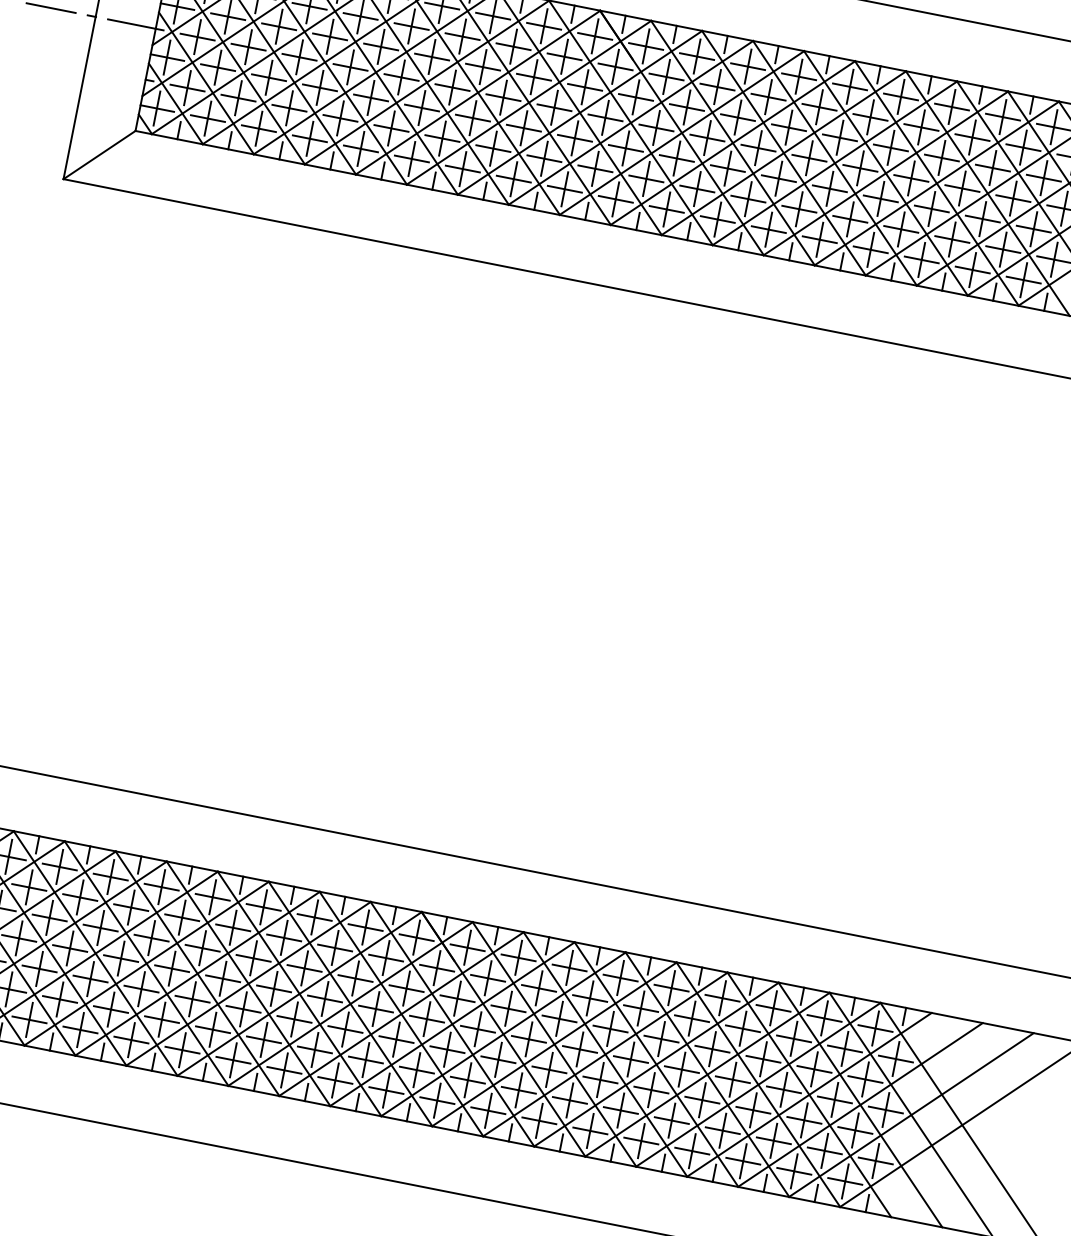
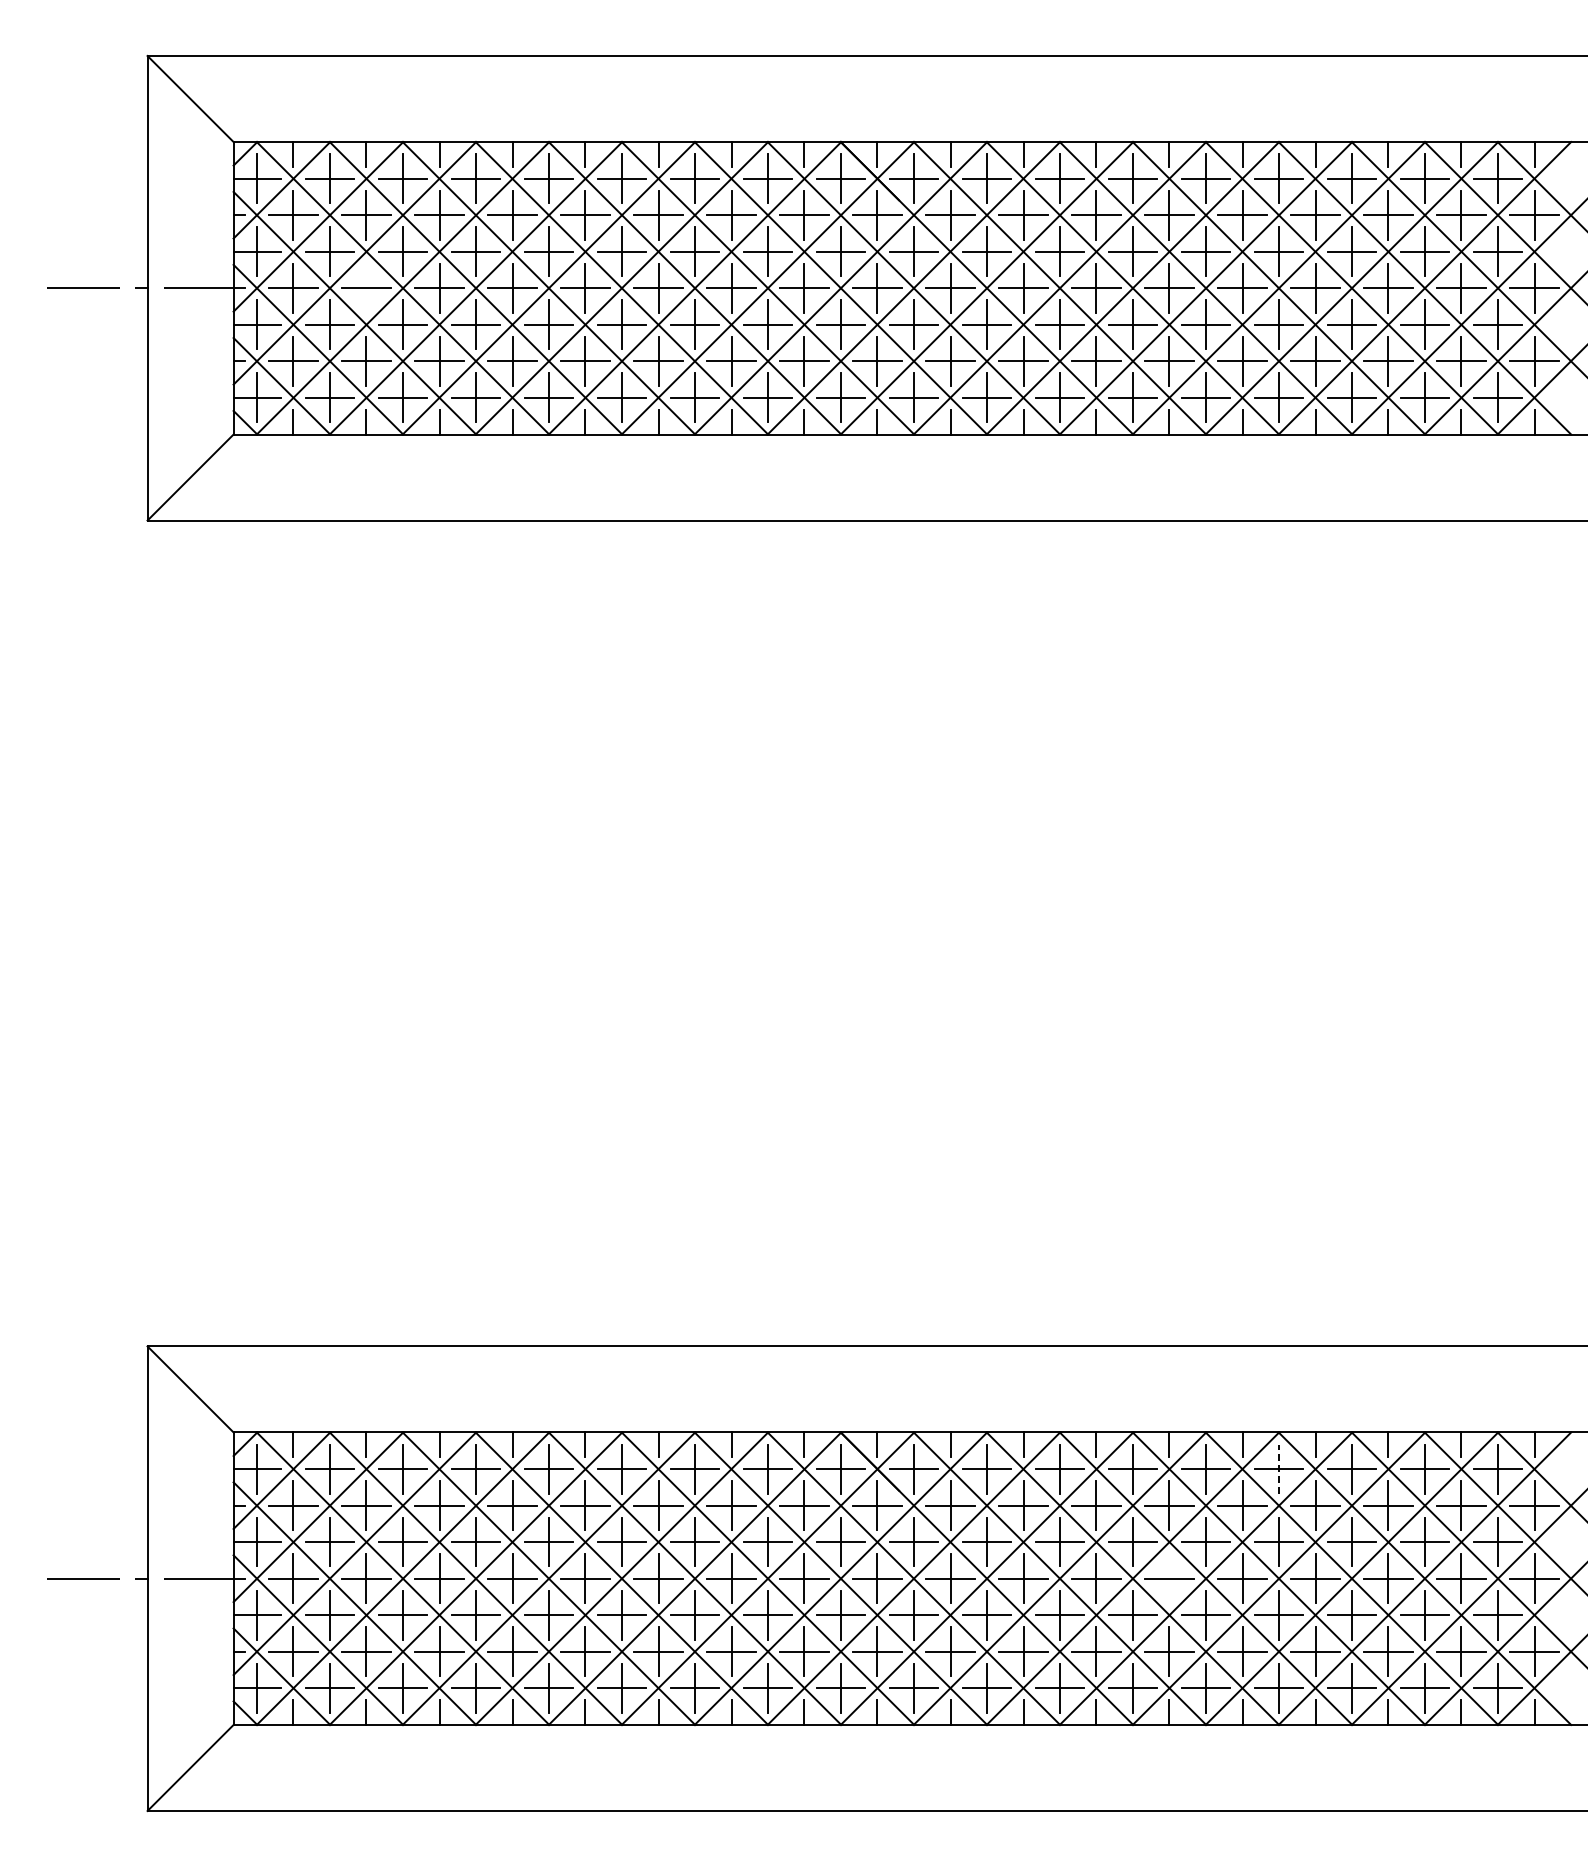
line: (248, 47) -> (366, 288), removed
line: (723, 997) -> (1279, 1468), solid -> dashed
line: (630, 1059) -> (1169, 1578), removed

